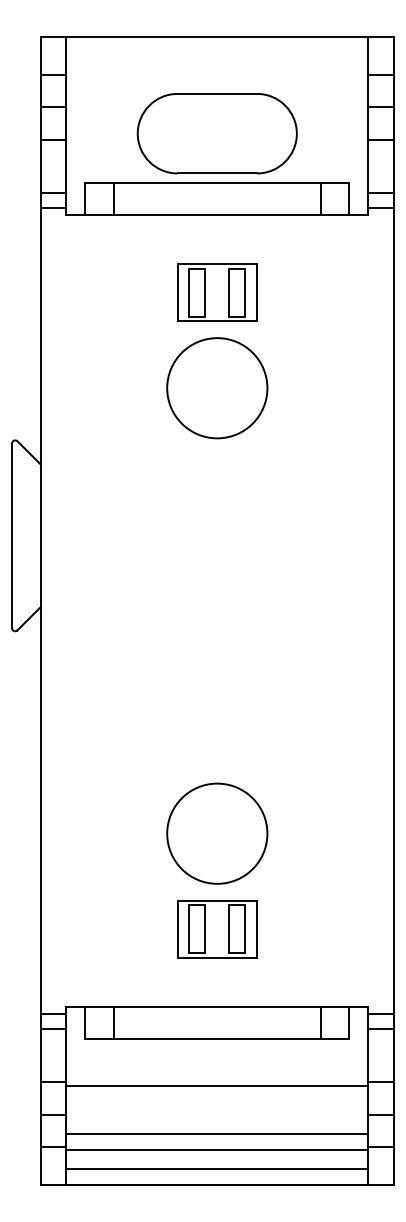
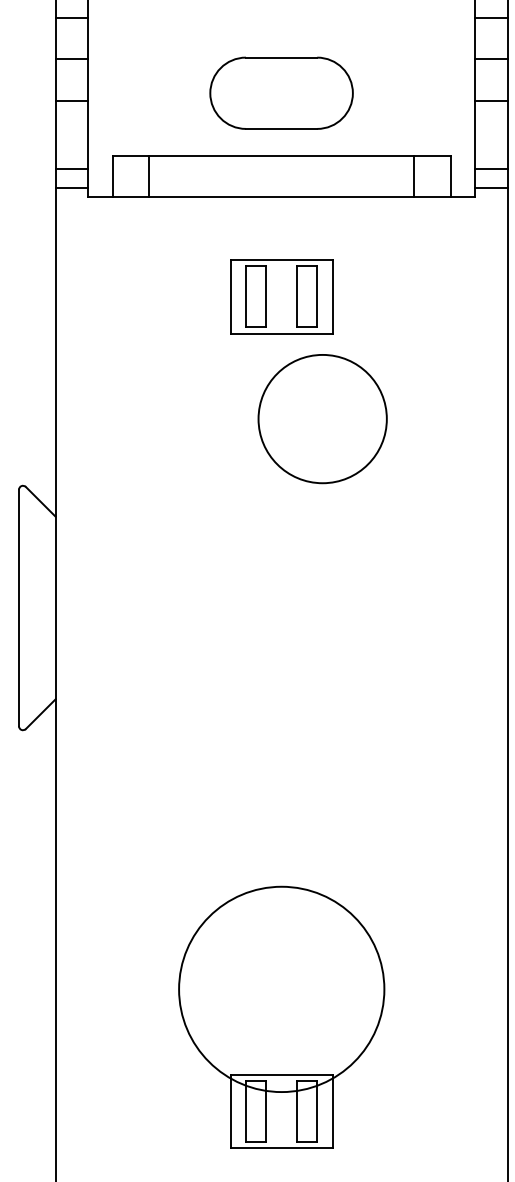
part: (216, 133) -> (280, 92), size x0.7
circle: (217, 388) -> (322, 419), moved
circle: (217, 833) -> (281, 989), size x1.6

